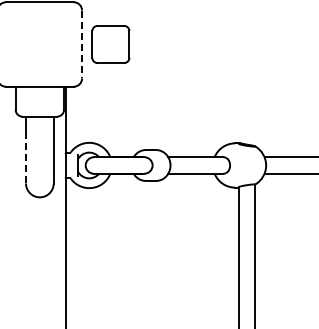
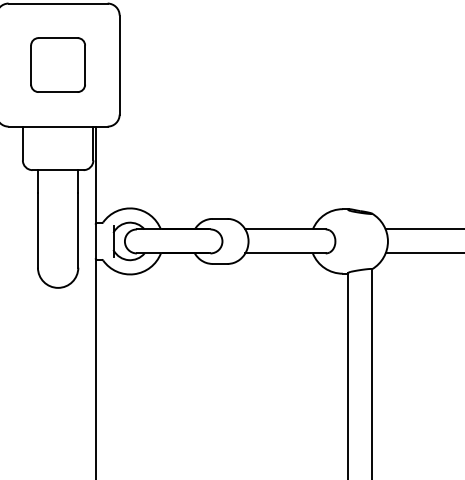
line: (82, 44) -> (120, 65), dashed -> solid
part: (110, 44) -> (57, 65), moved
line: (26, 157) -> (38, 229), dashed -> solid

